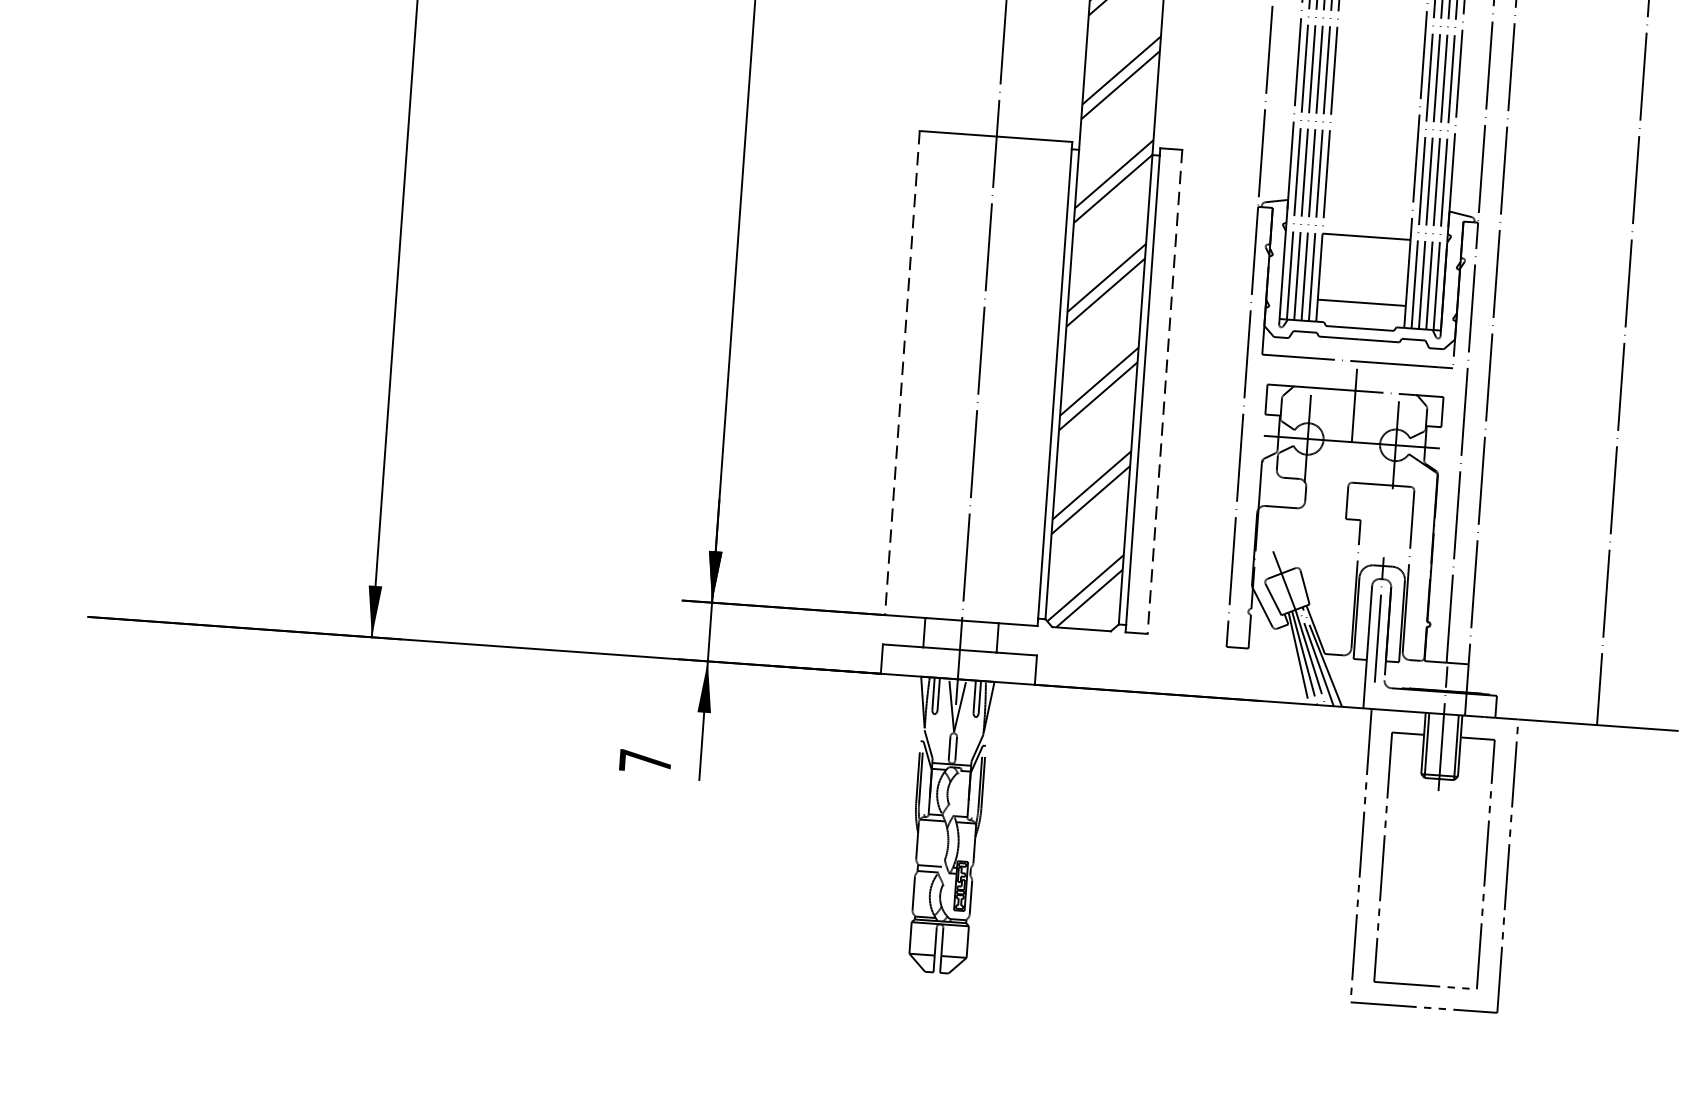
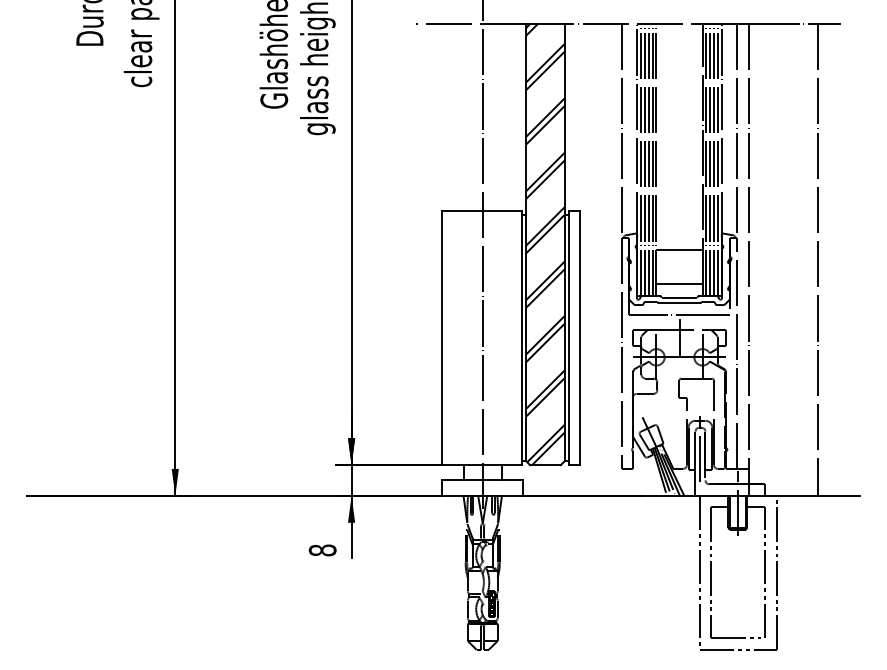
line: (902, 373) -> (442, 338), dashed -> solid
line: (1165, 392) -> (580, 338), dashed -> solid
text: (644, 761) -> (322, 550), 7 -> 8

